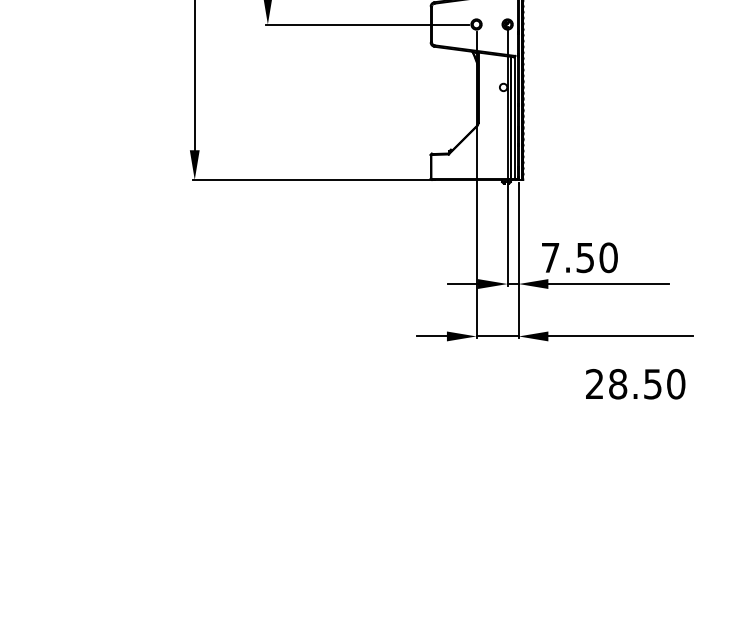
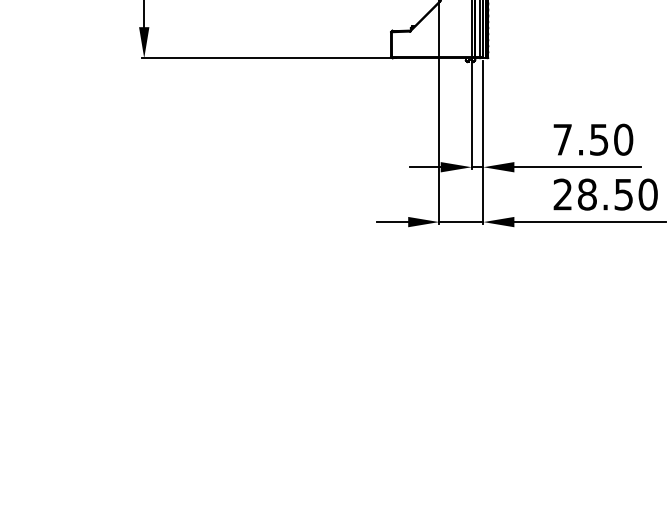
text: (579, 257) -> (593, 139), moved
text: (635, 384) -> (605, 194), moved

